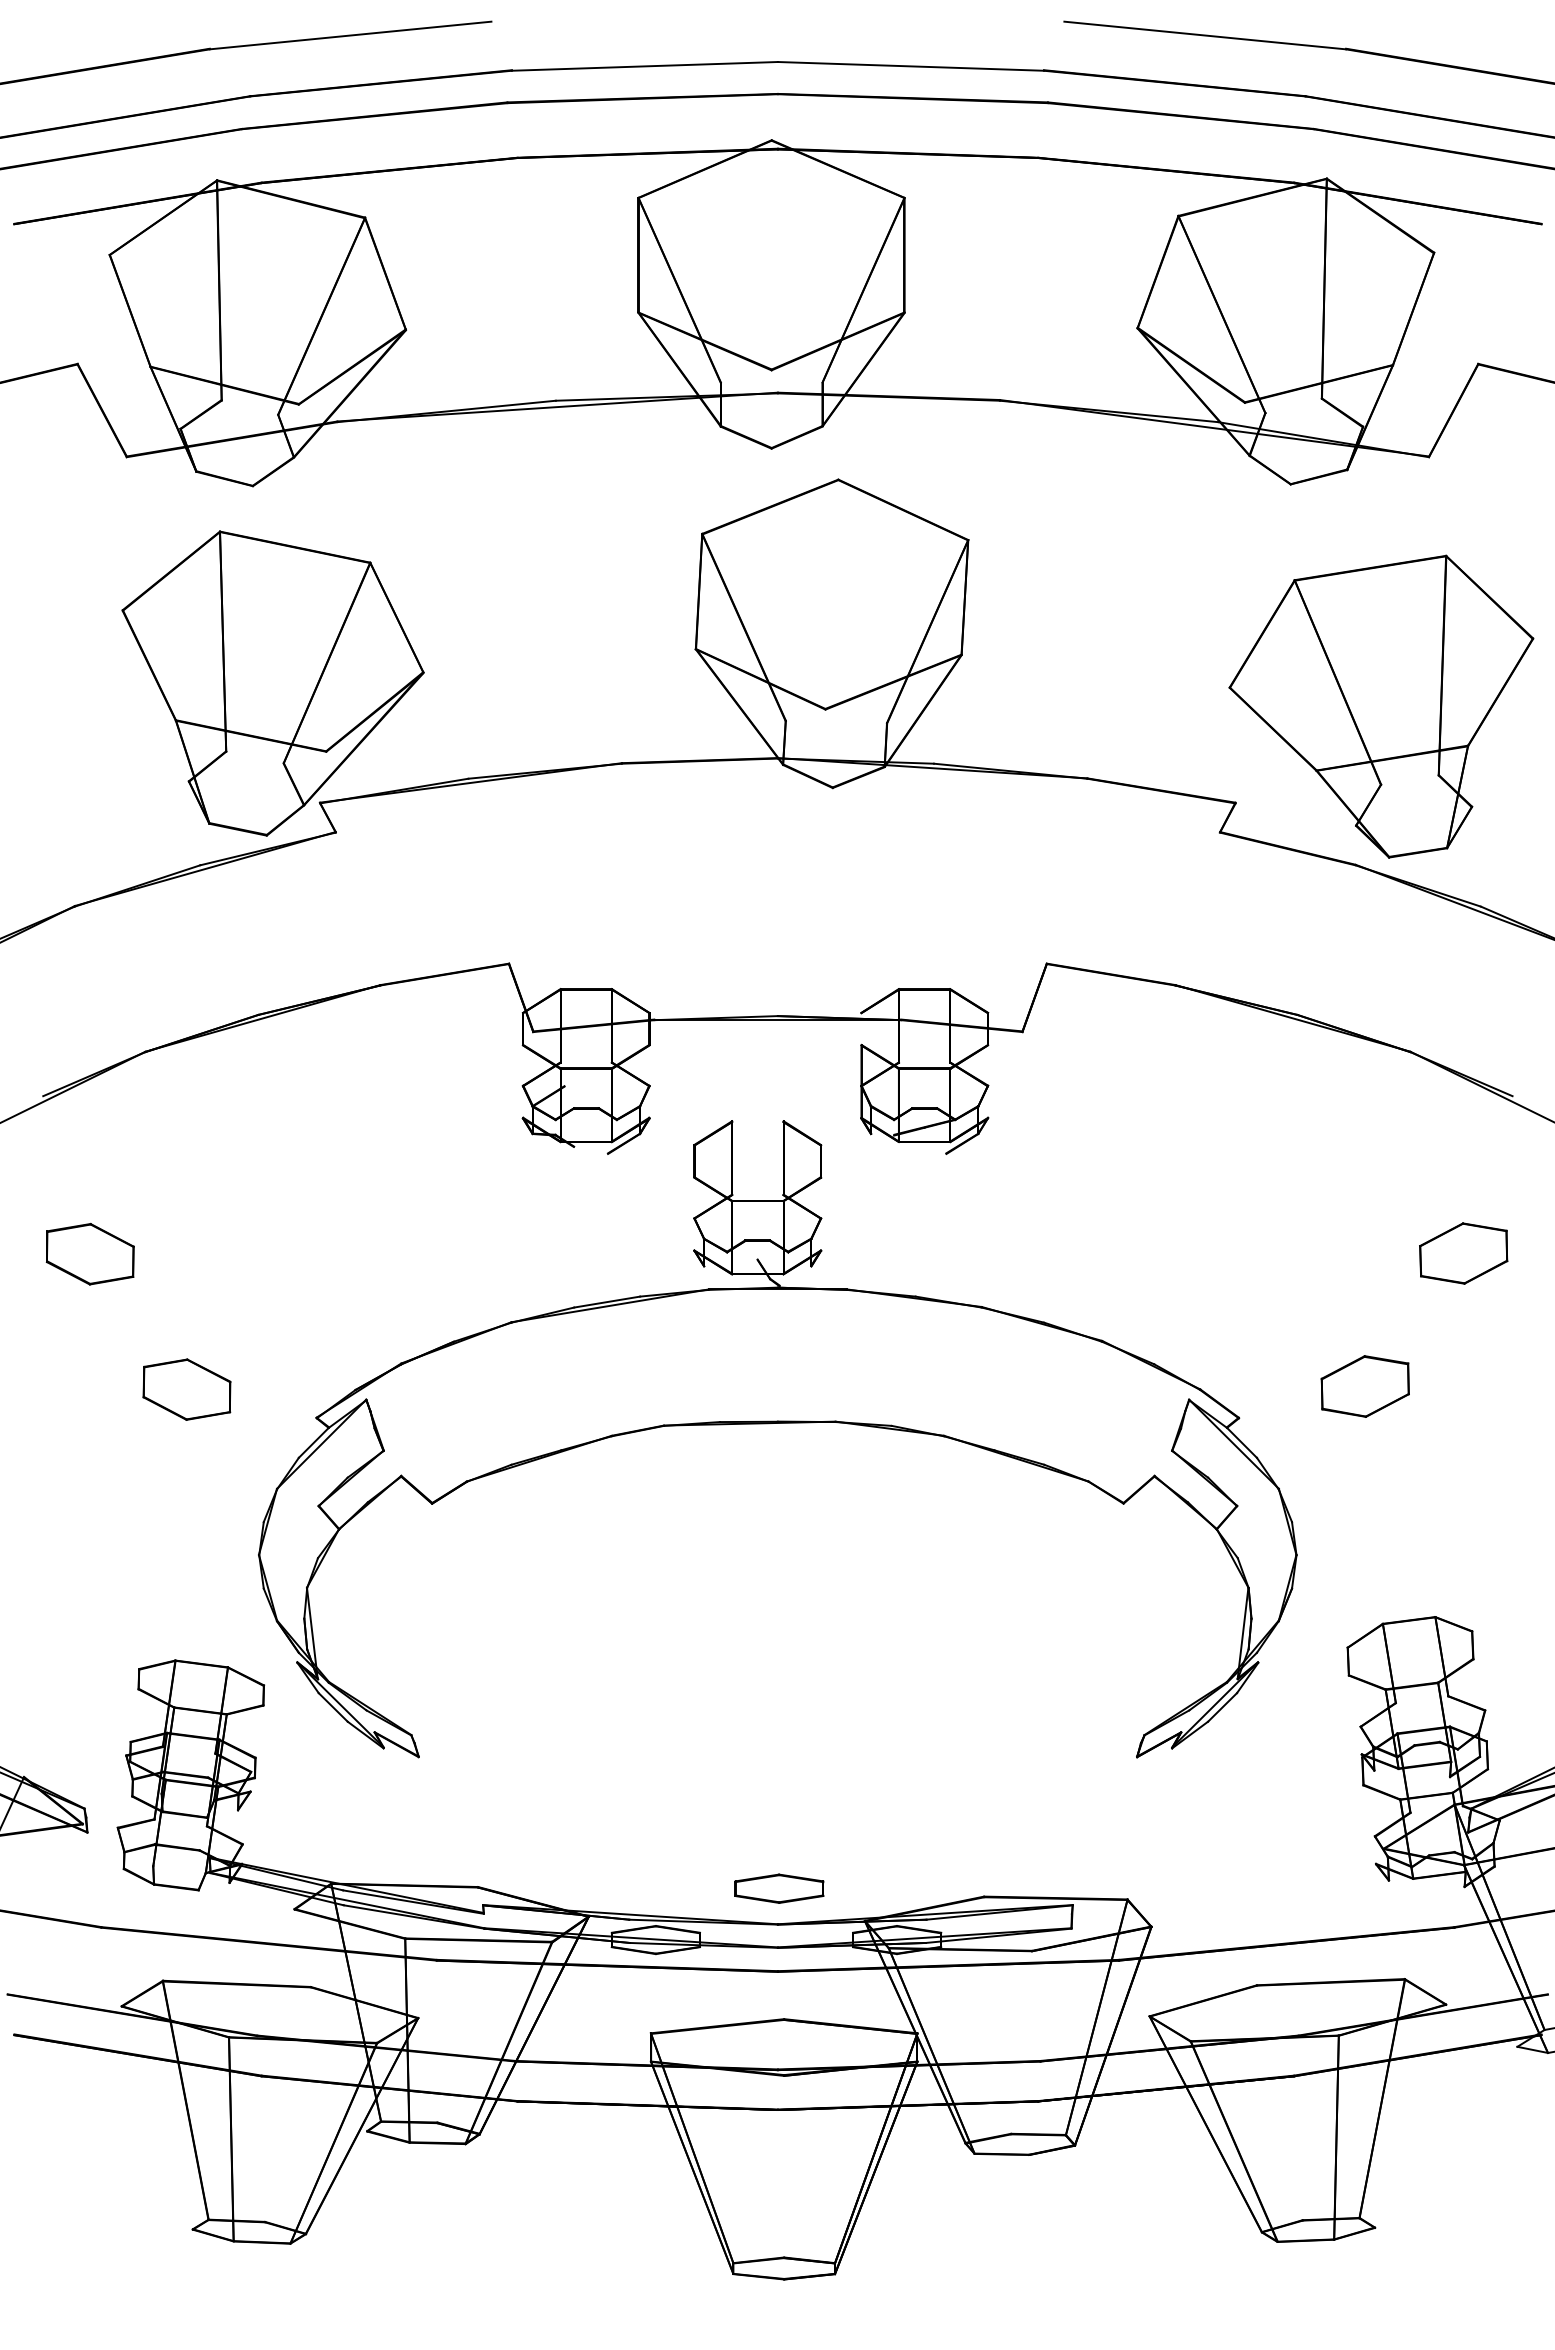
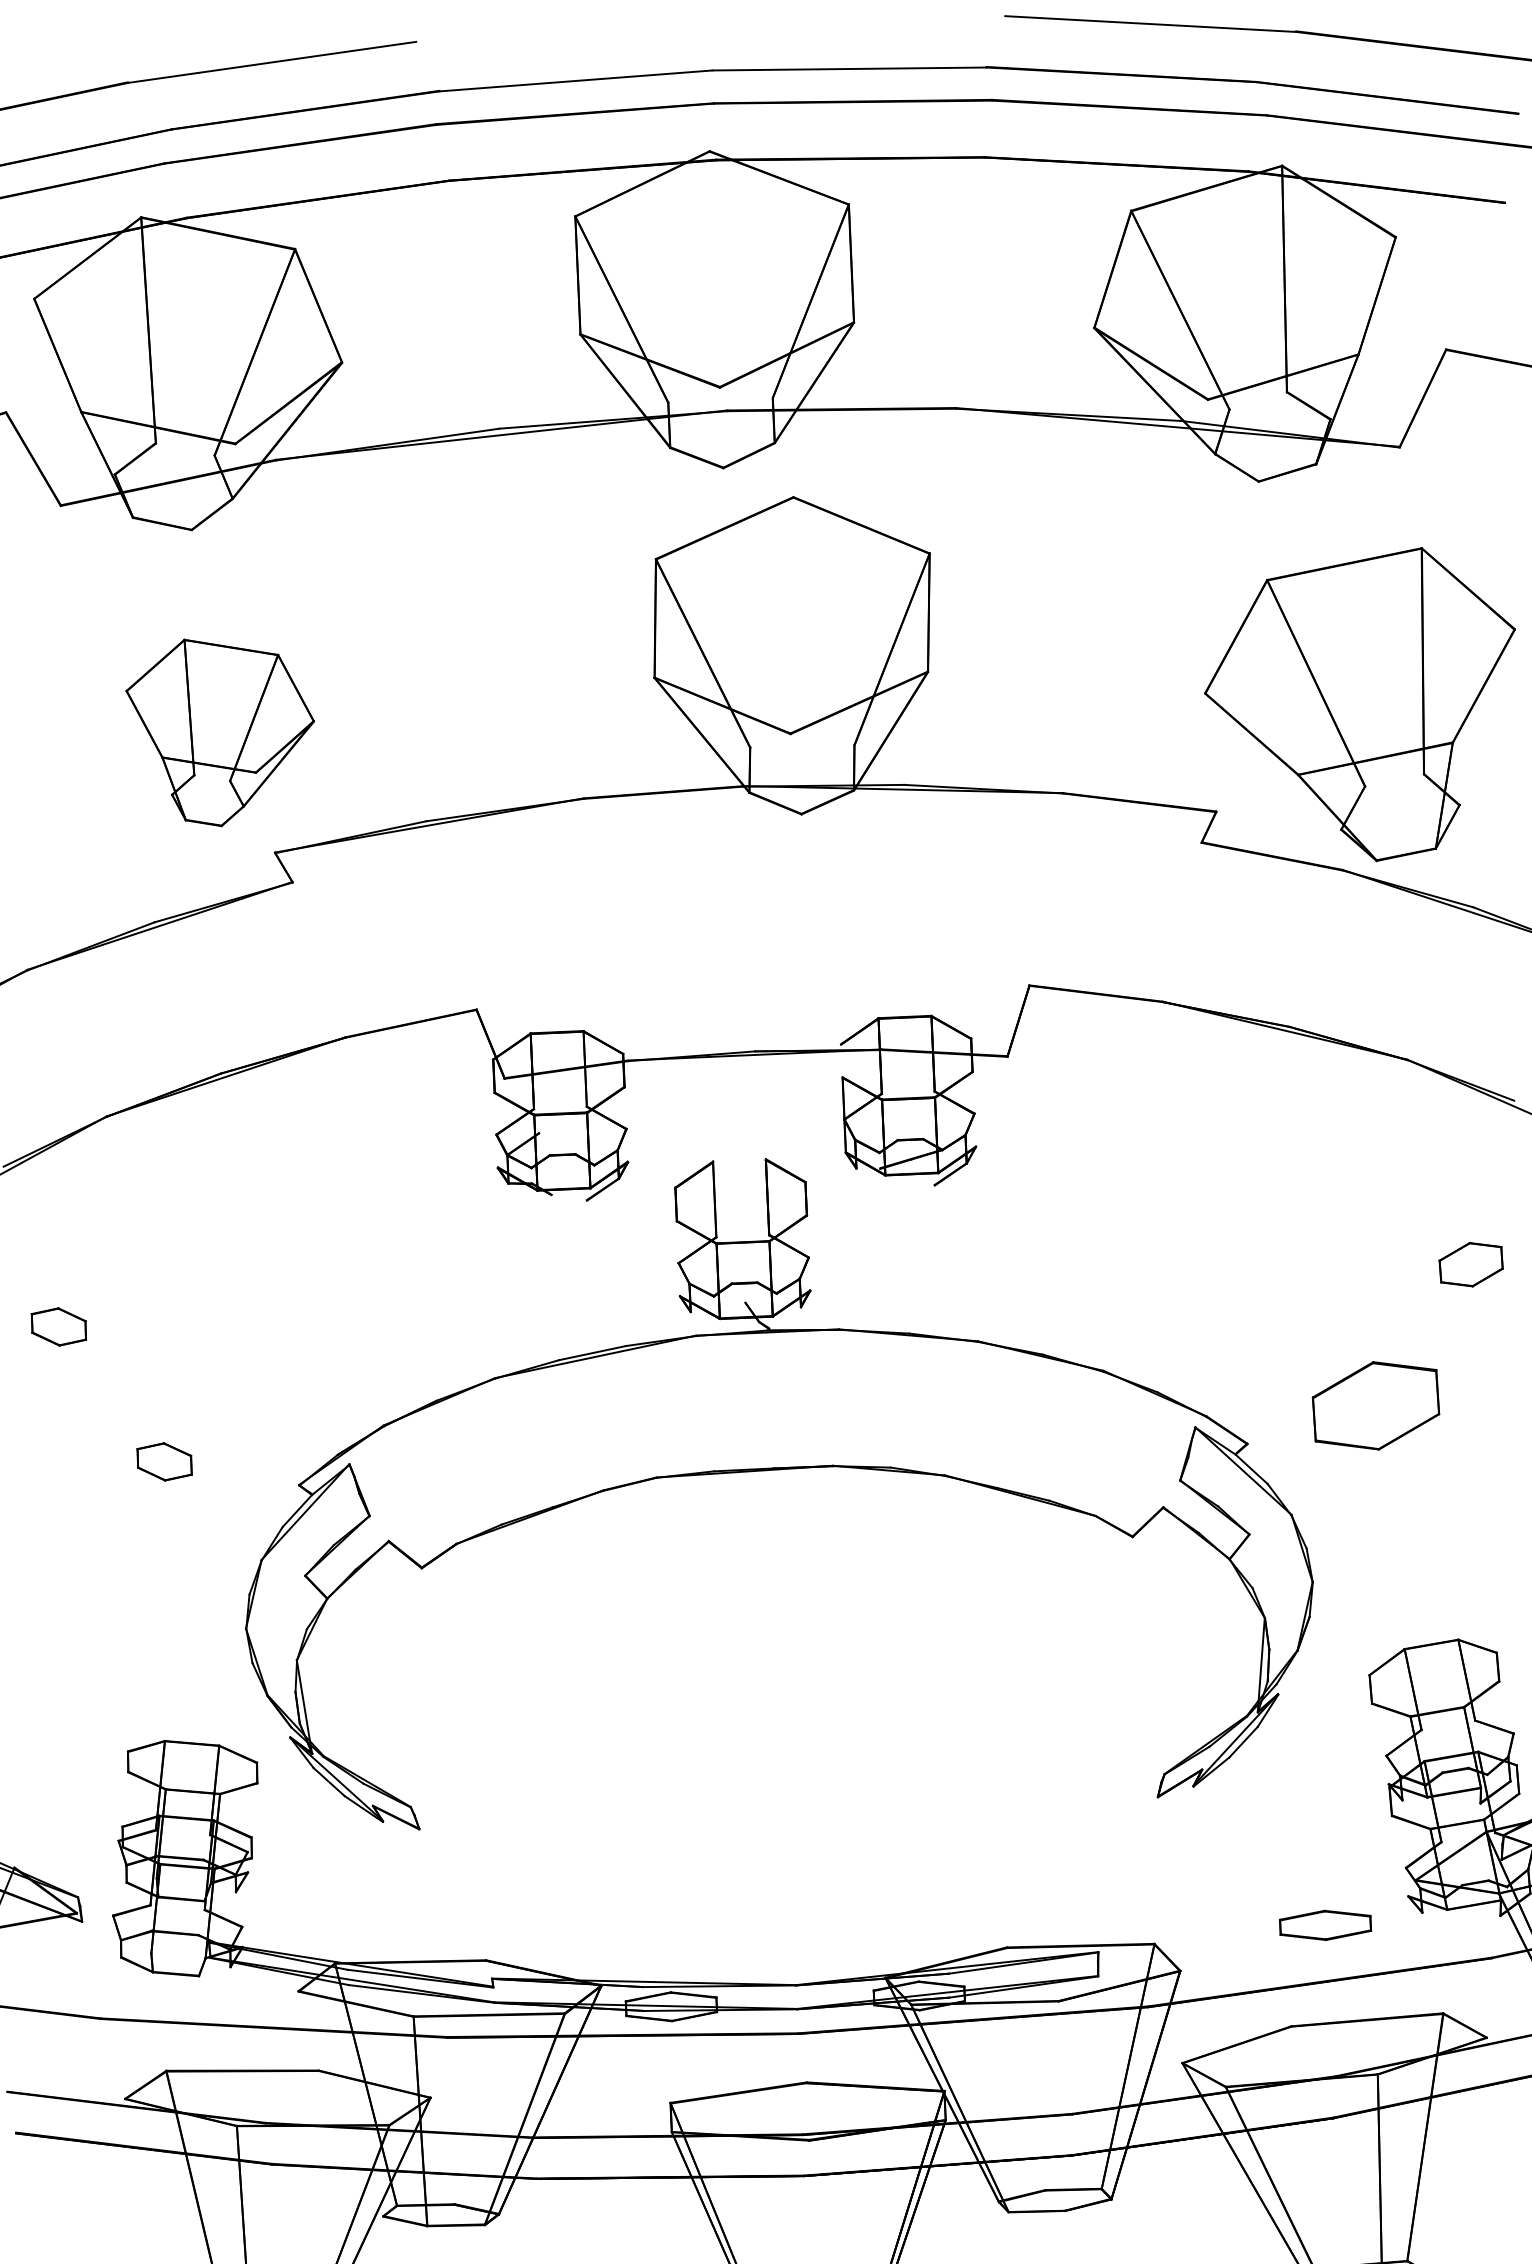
part: (272, 683) -> (220, 732), size x0.6
part: (89, 1253) -> (58, 1326), size x0.6
part: (1463, 1253) -> (1470, 1264), size x0.7
part: (1364, 1386) -> (1375, 1405), size x1.4
part: (186, 1389) -> (164, 1461), size x0.6
part: (779, 1888) -> (1325, 1925), moved

